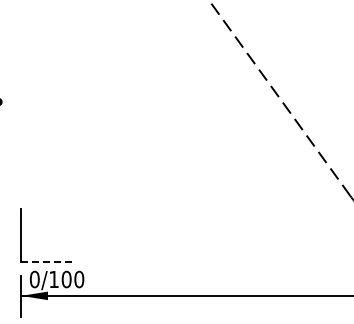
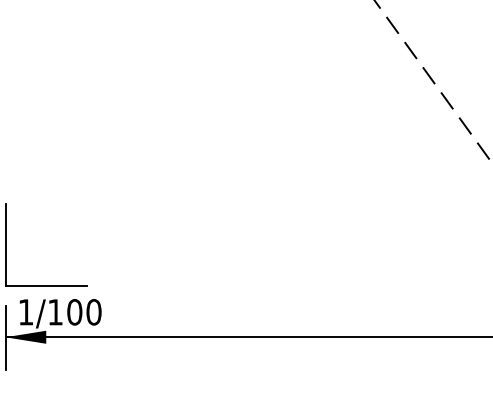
line: (47, 261) -> (45, 284), dashed -> solid
text: (34, 279) -> (25, 312), 0/100 -> 1/100

